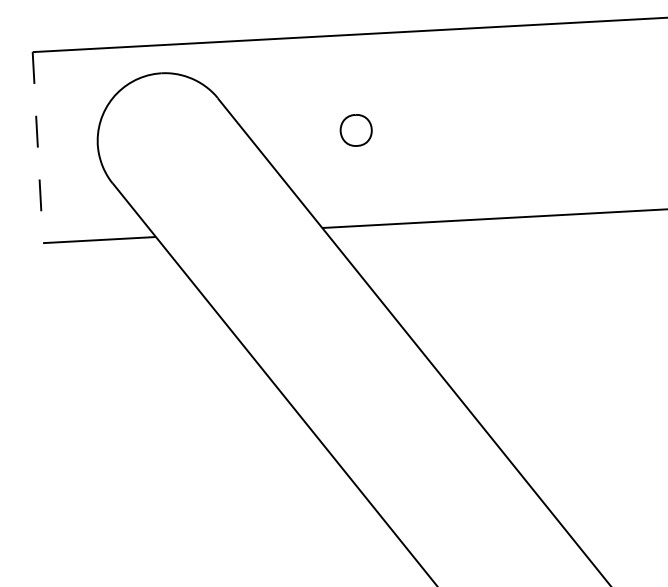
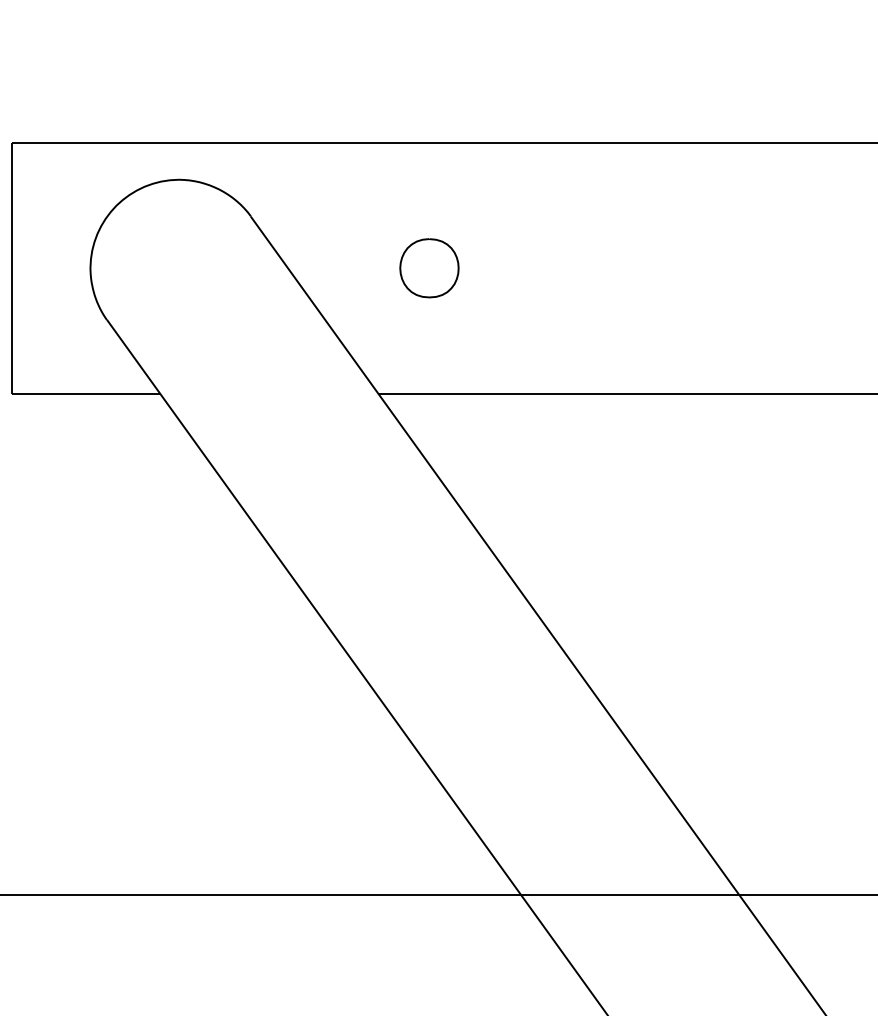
part: (356, 130) -> (429, 268), size x1.43
line: (37, 147) -> (11, 268), dashed -> solid

